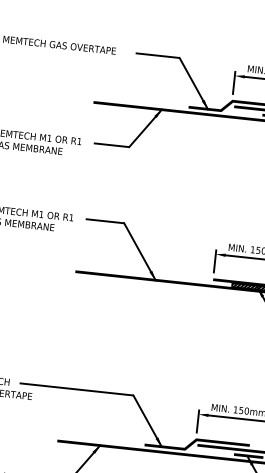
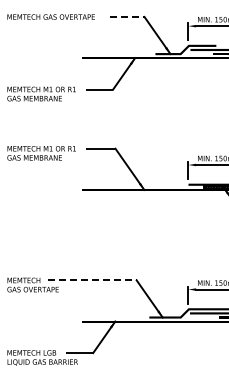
line: (157, 55) -> (127, 16), solid -> dashed
line: (76, 389) -> (92, 280), solid -> dashed

